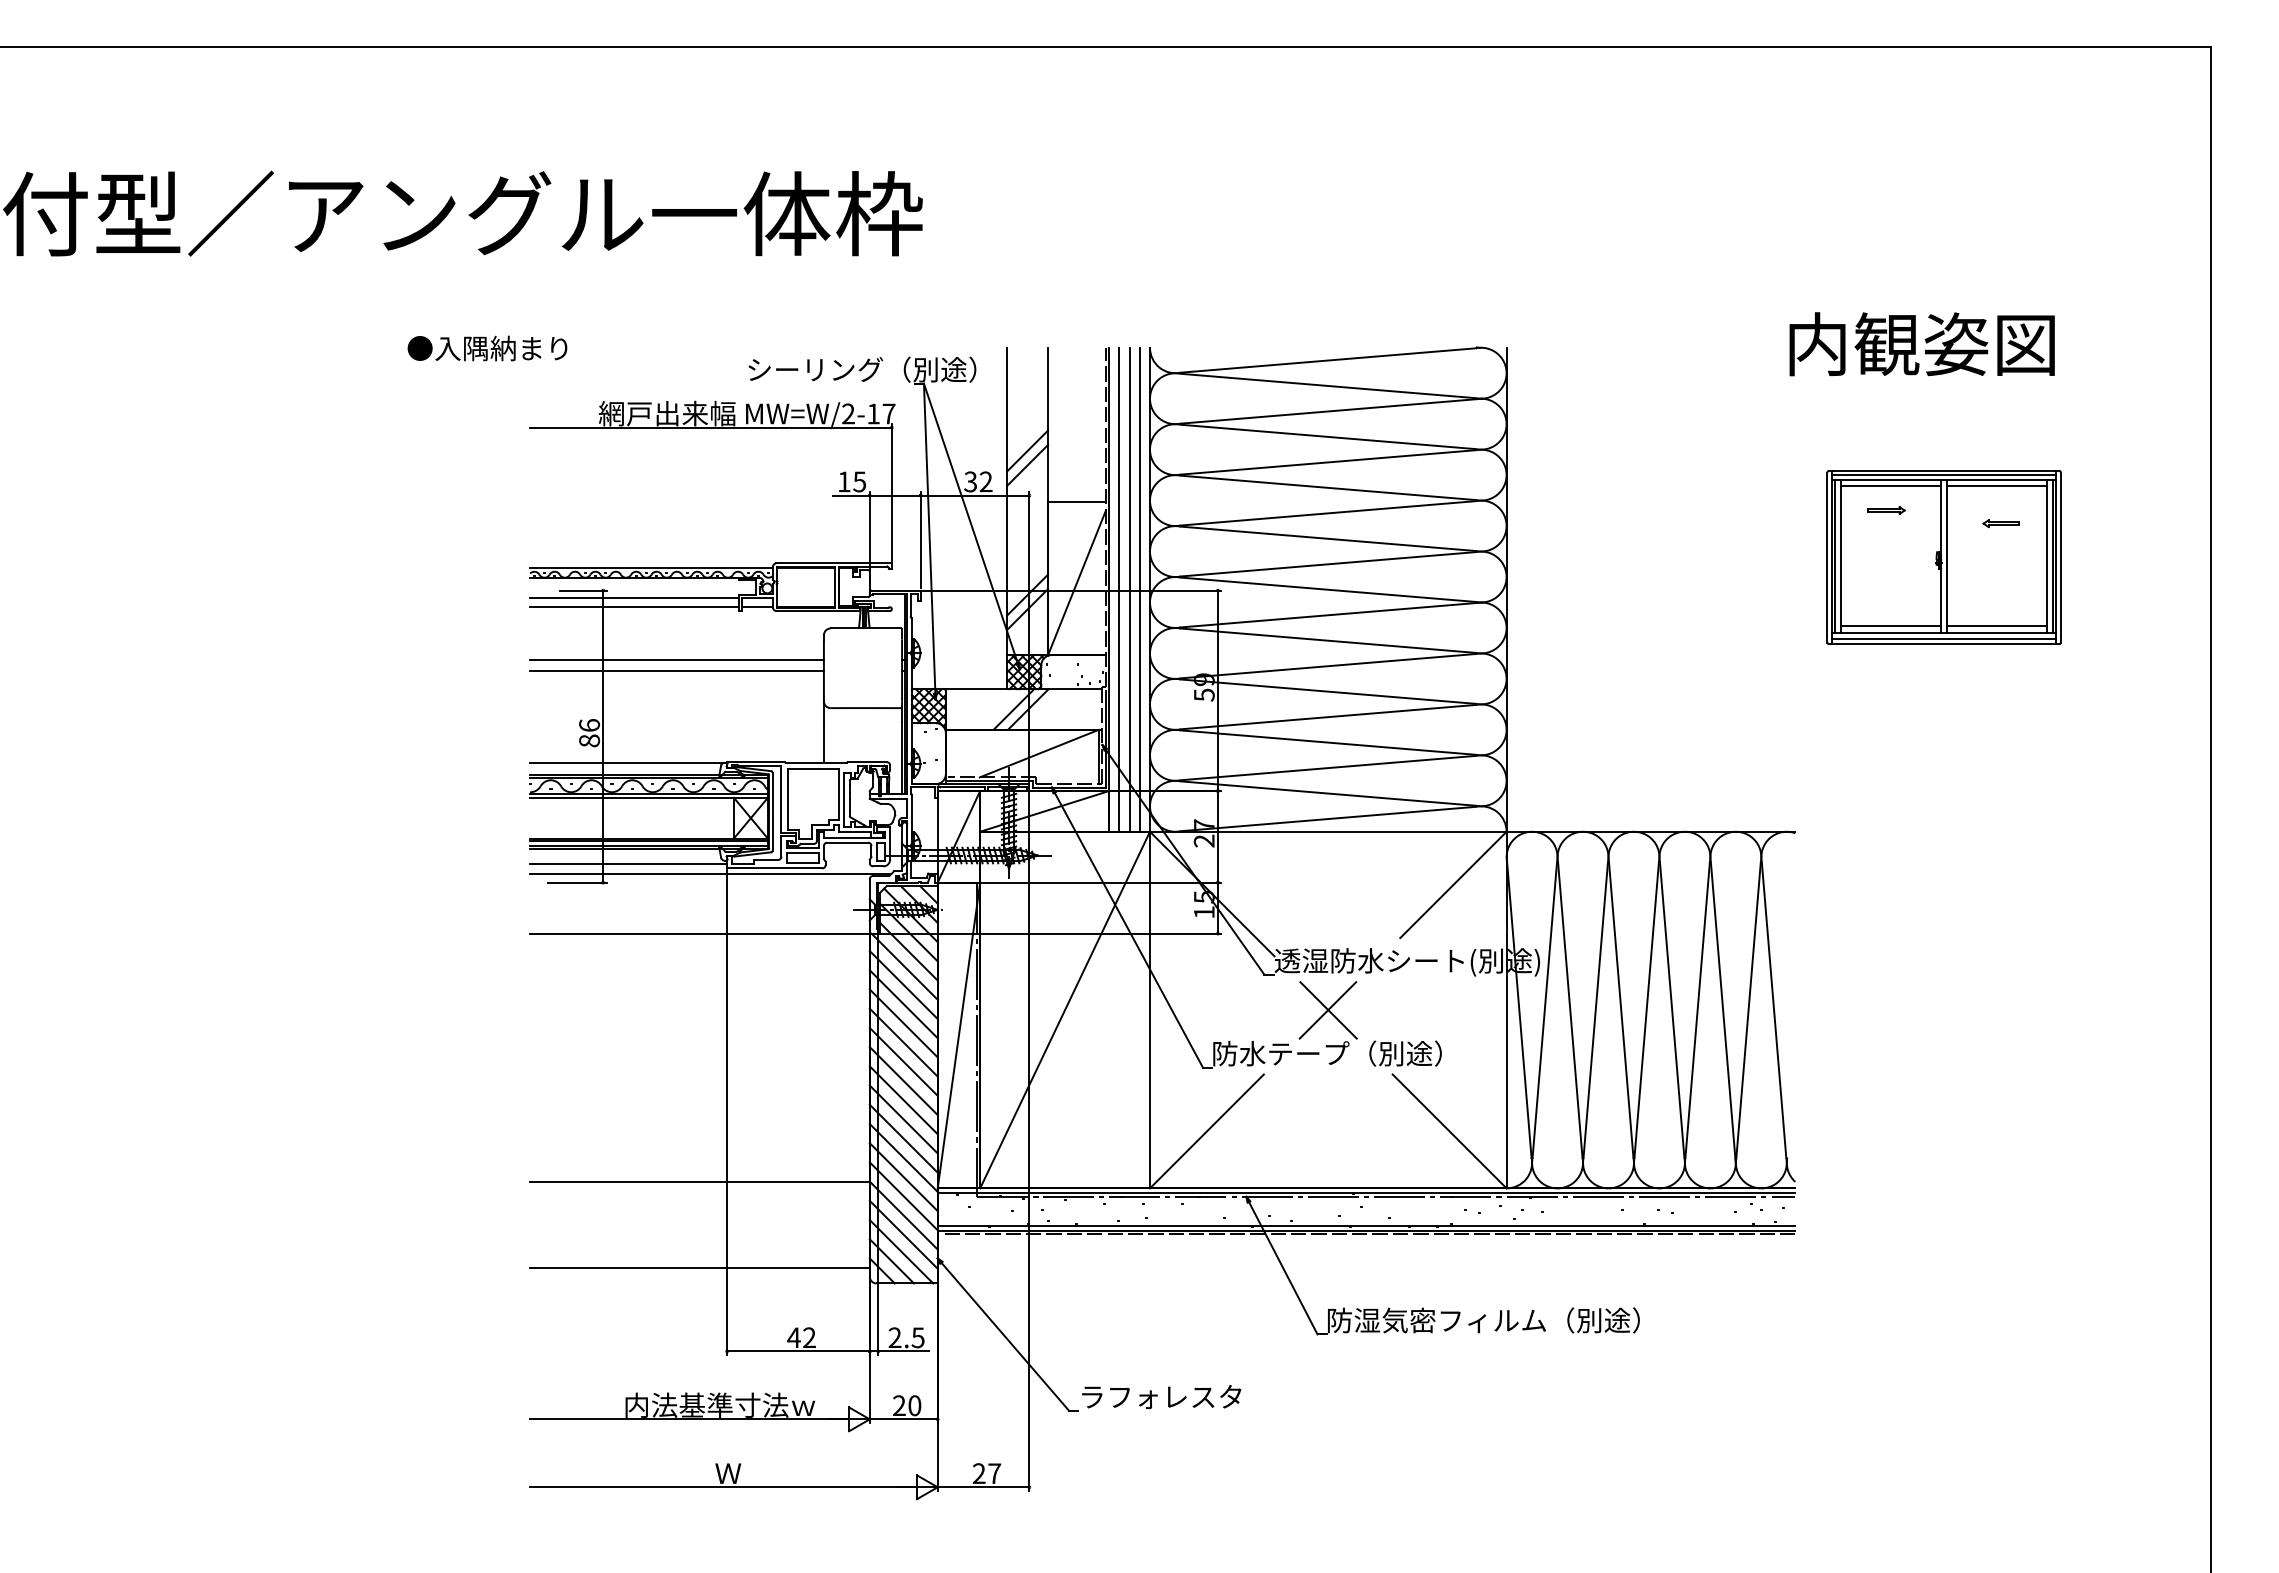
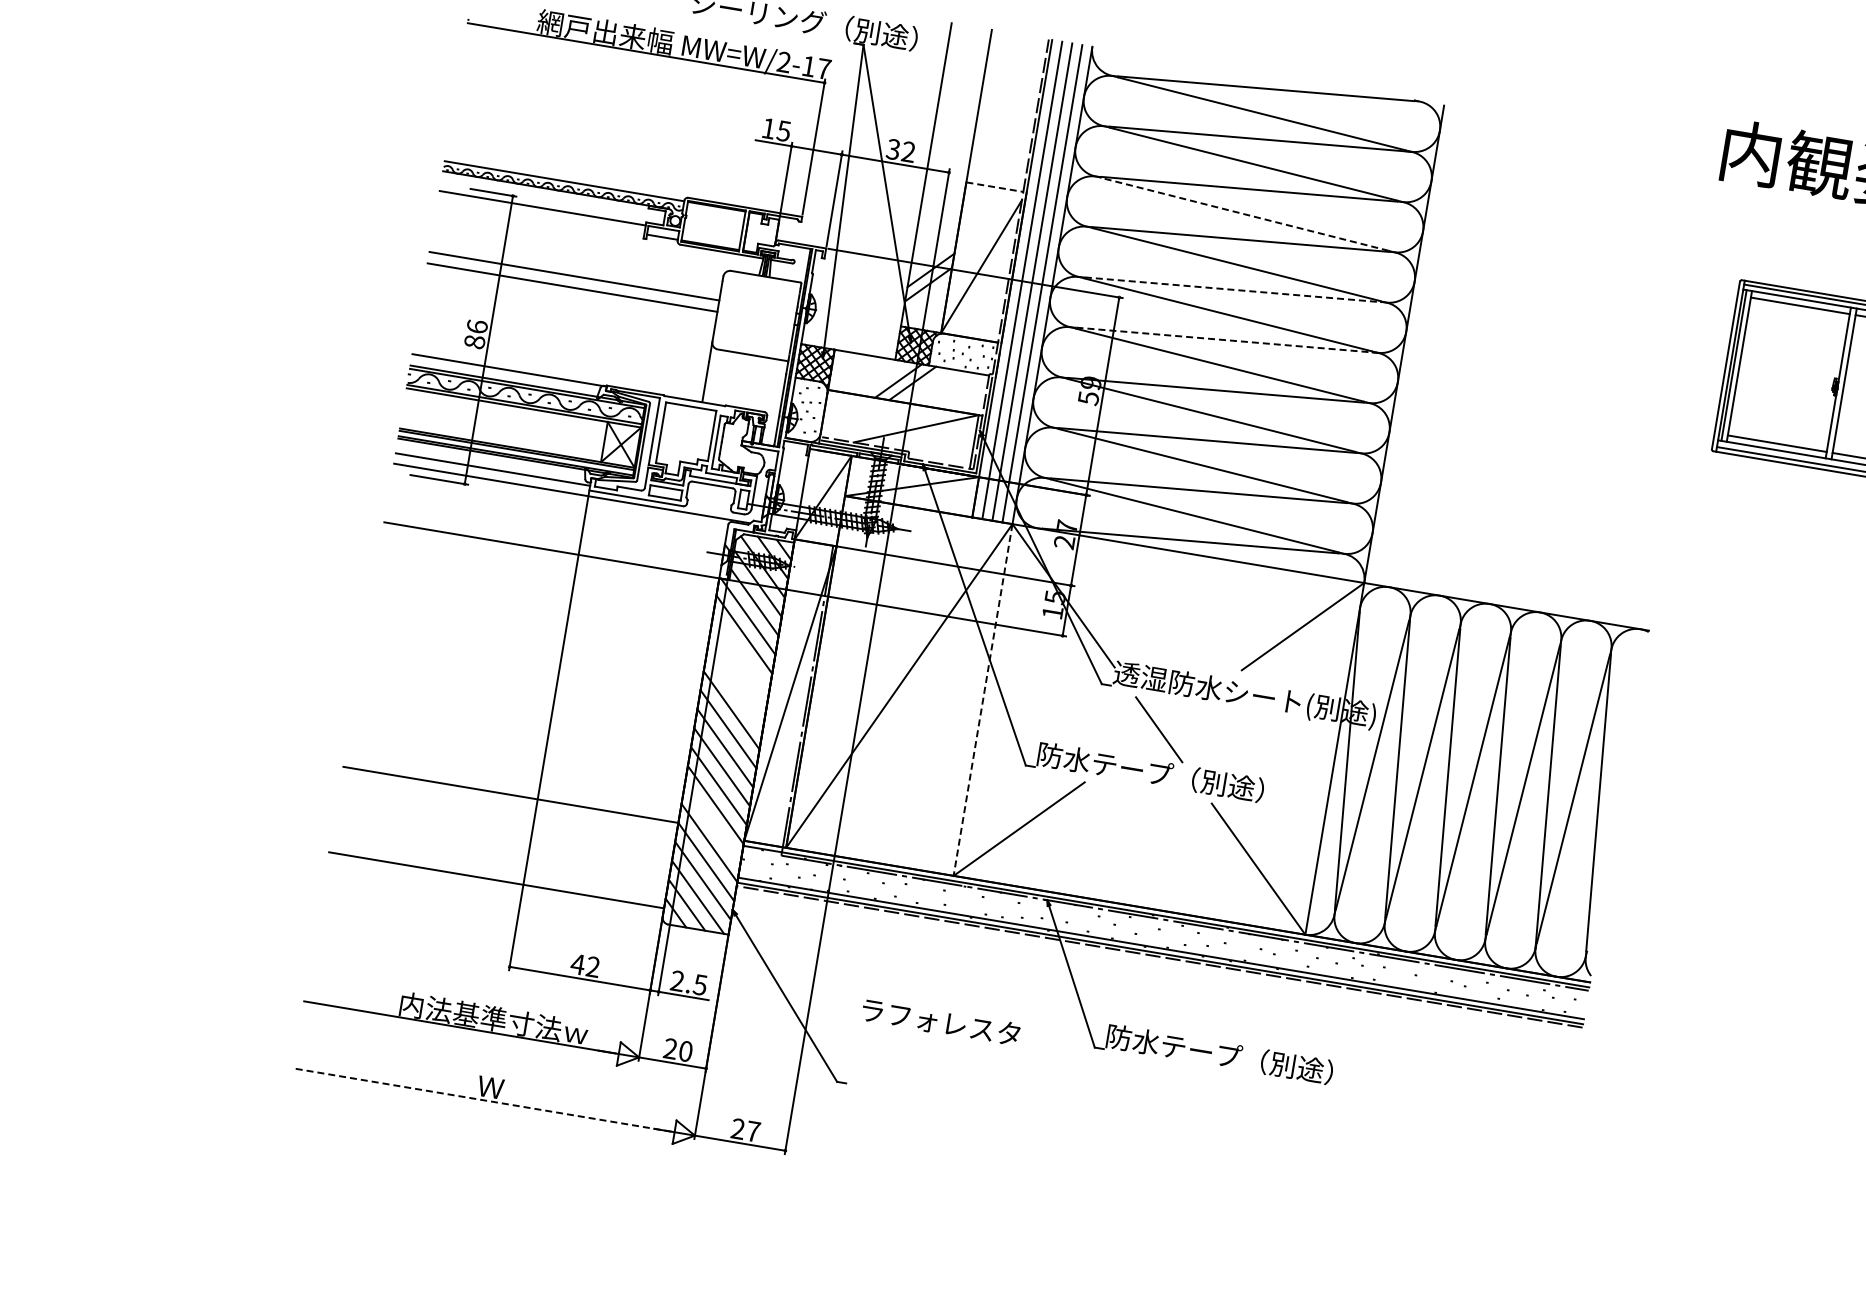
line: (1027, 450) -> (954, 127), removed
line: (1027, 464) -> (952, 141), removed
line: (1327, 487) -> (1244, 213), solid -> dashed
line: (1076, 502) -> (994, 187), solid -> dashed
part: (1886, 510) -> (1791, 328), removed
line: (1328, 564) -> (1232, 290), solid -> dashed
line: (634, 606) -> (541, 216), removed
line: (1331, 614) -> (1227, 339), solid -> dashed
line: (903, 1004) -> (740, 653), removed
line: (1149, 1010) -> (982, 700), solid -> dashed
line: (1327, 1010) -> (1158, 729), removed
line: (903, 1023) -> (737, 672), removed
line: (903, 1042) -> (734, 691), removed
line: (903, 1177) -> (712, 824), removed
text: (1496, 1320) -> (1273, 1063), 防湿気密フィルム（別途） -> 防水テープ（別途）
text: (1161, 1396) -> (940, 1021), moved
line: (722, 1487) -> (482, 1100), solid -> dashed

